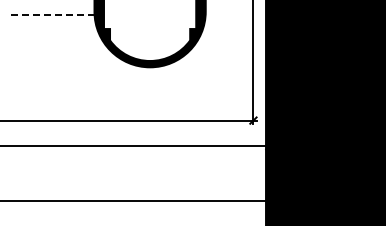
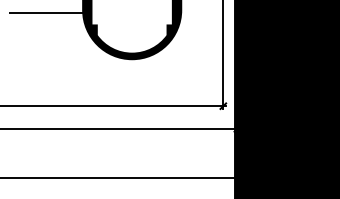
line: (51, 14) -> (45, 12), dashed -> solid

